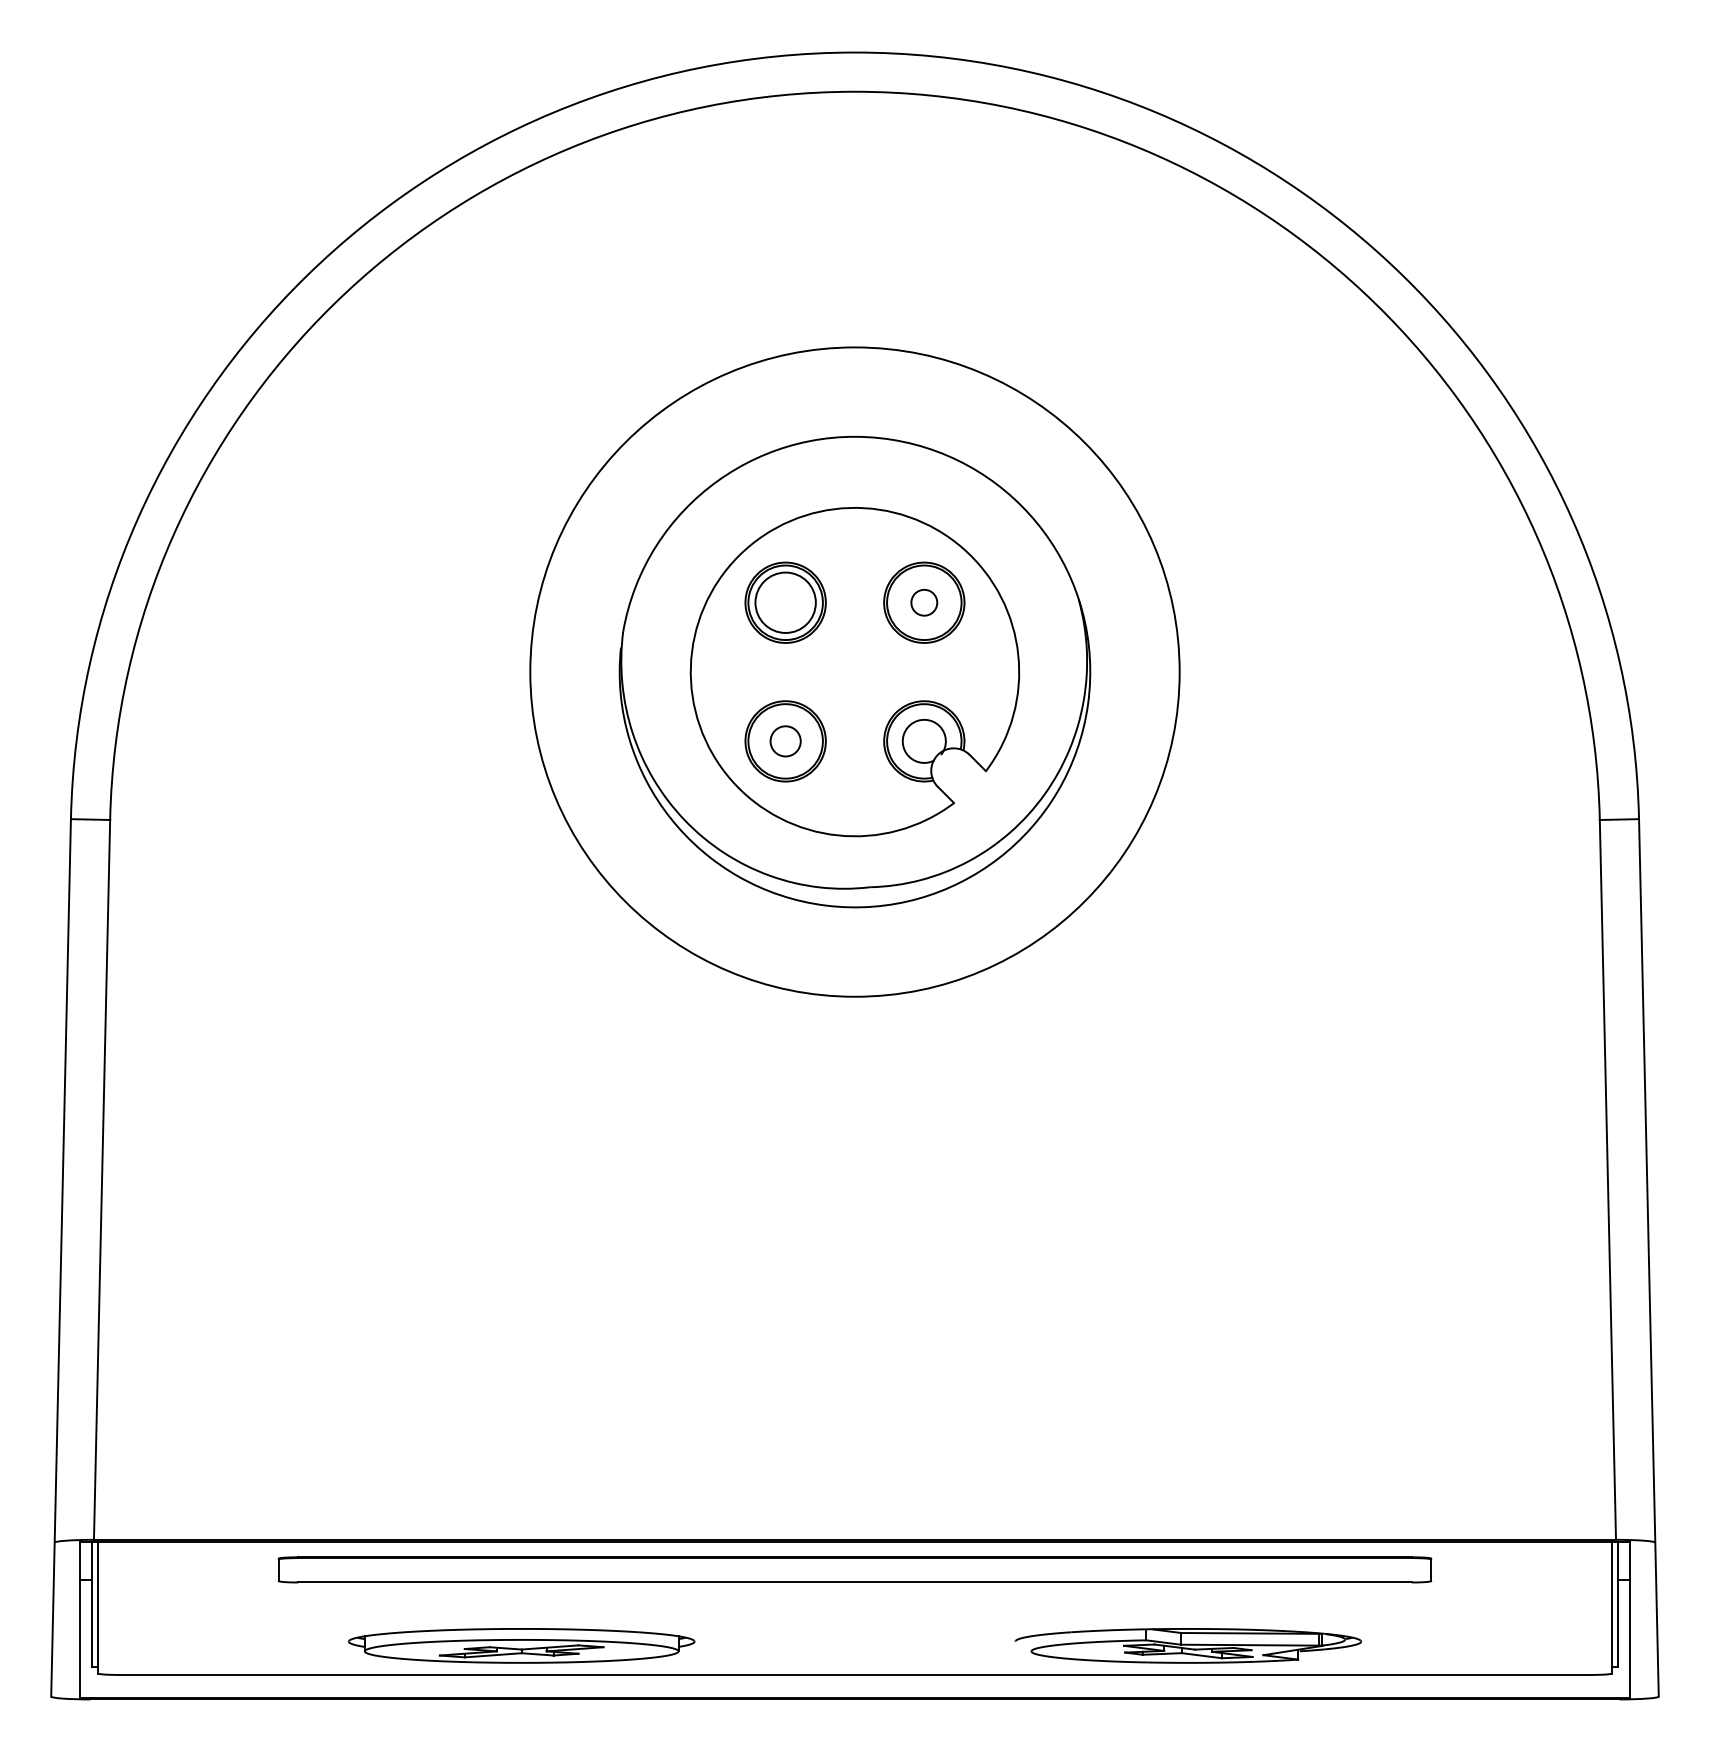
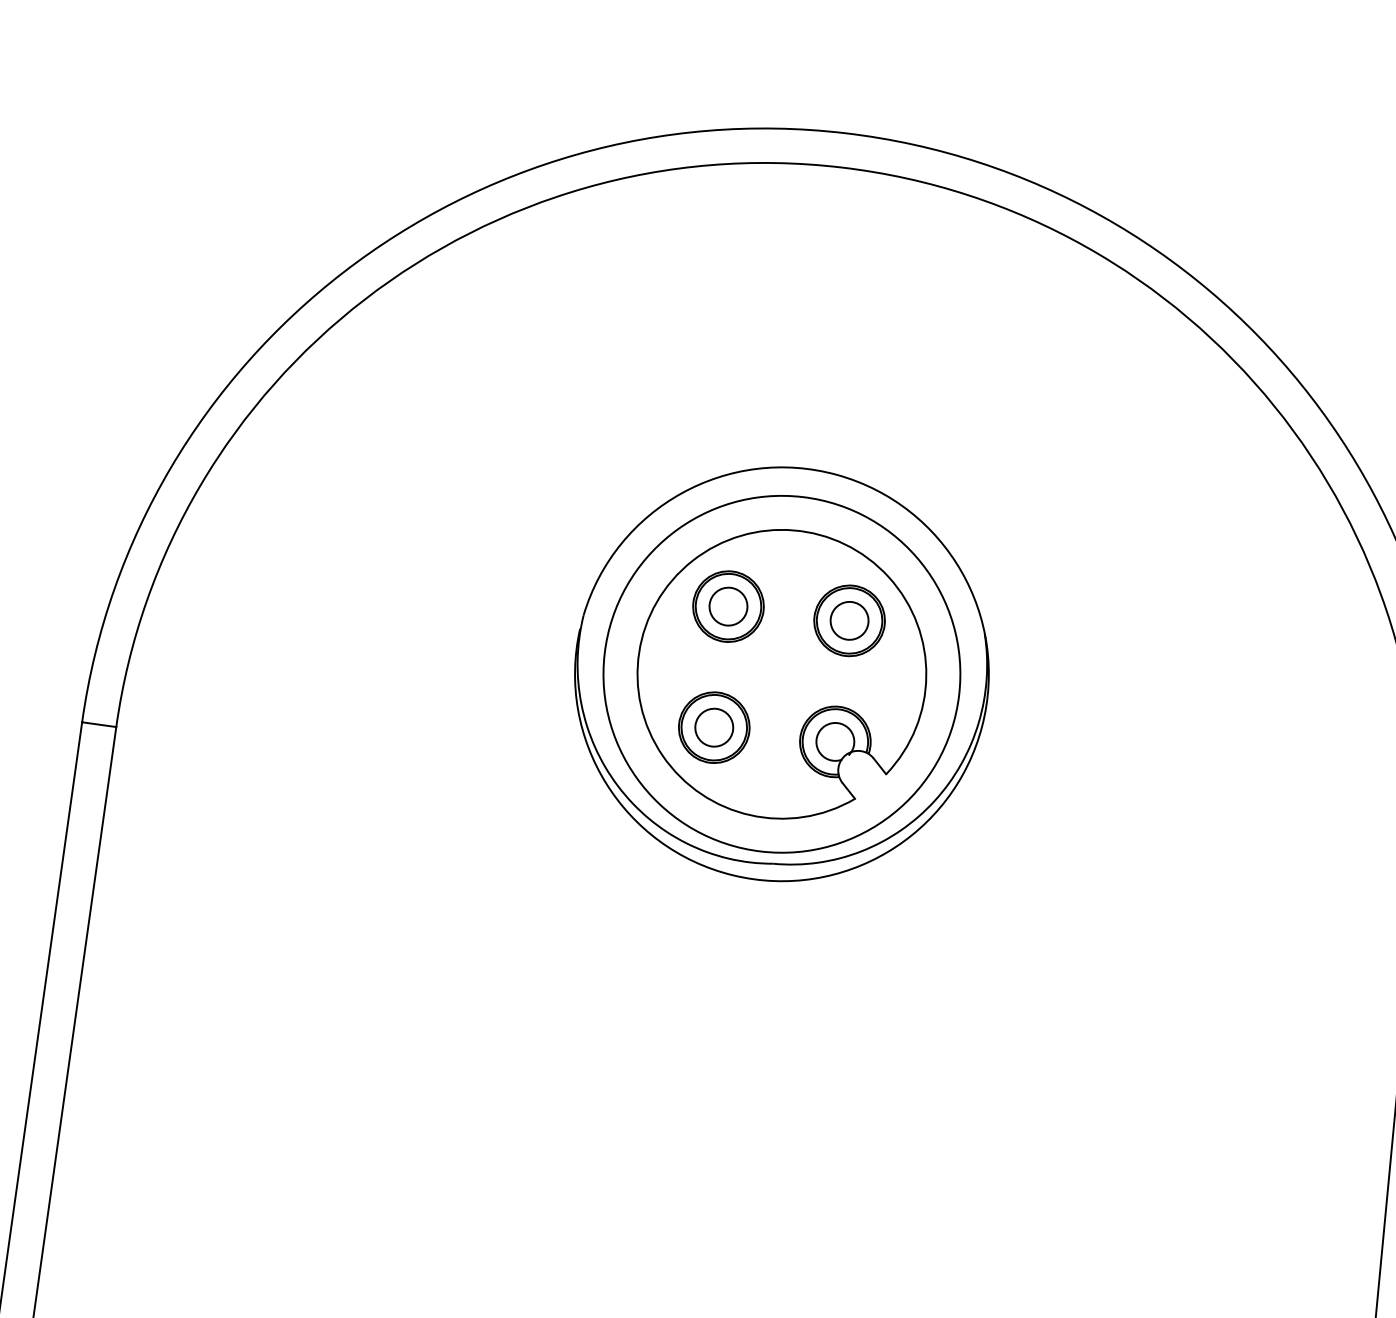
circle: (785, 602) -> (728, 606), size x0.71
circle: (923, 602) -> (848, 620), size x1.67
circle: (854, 672) -> (781, 674), size x0.62
circle: (785, 740) -> (714, 726), size x1.43

